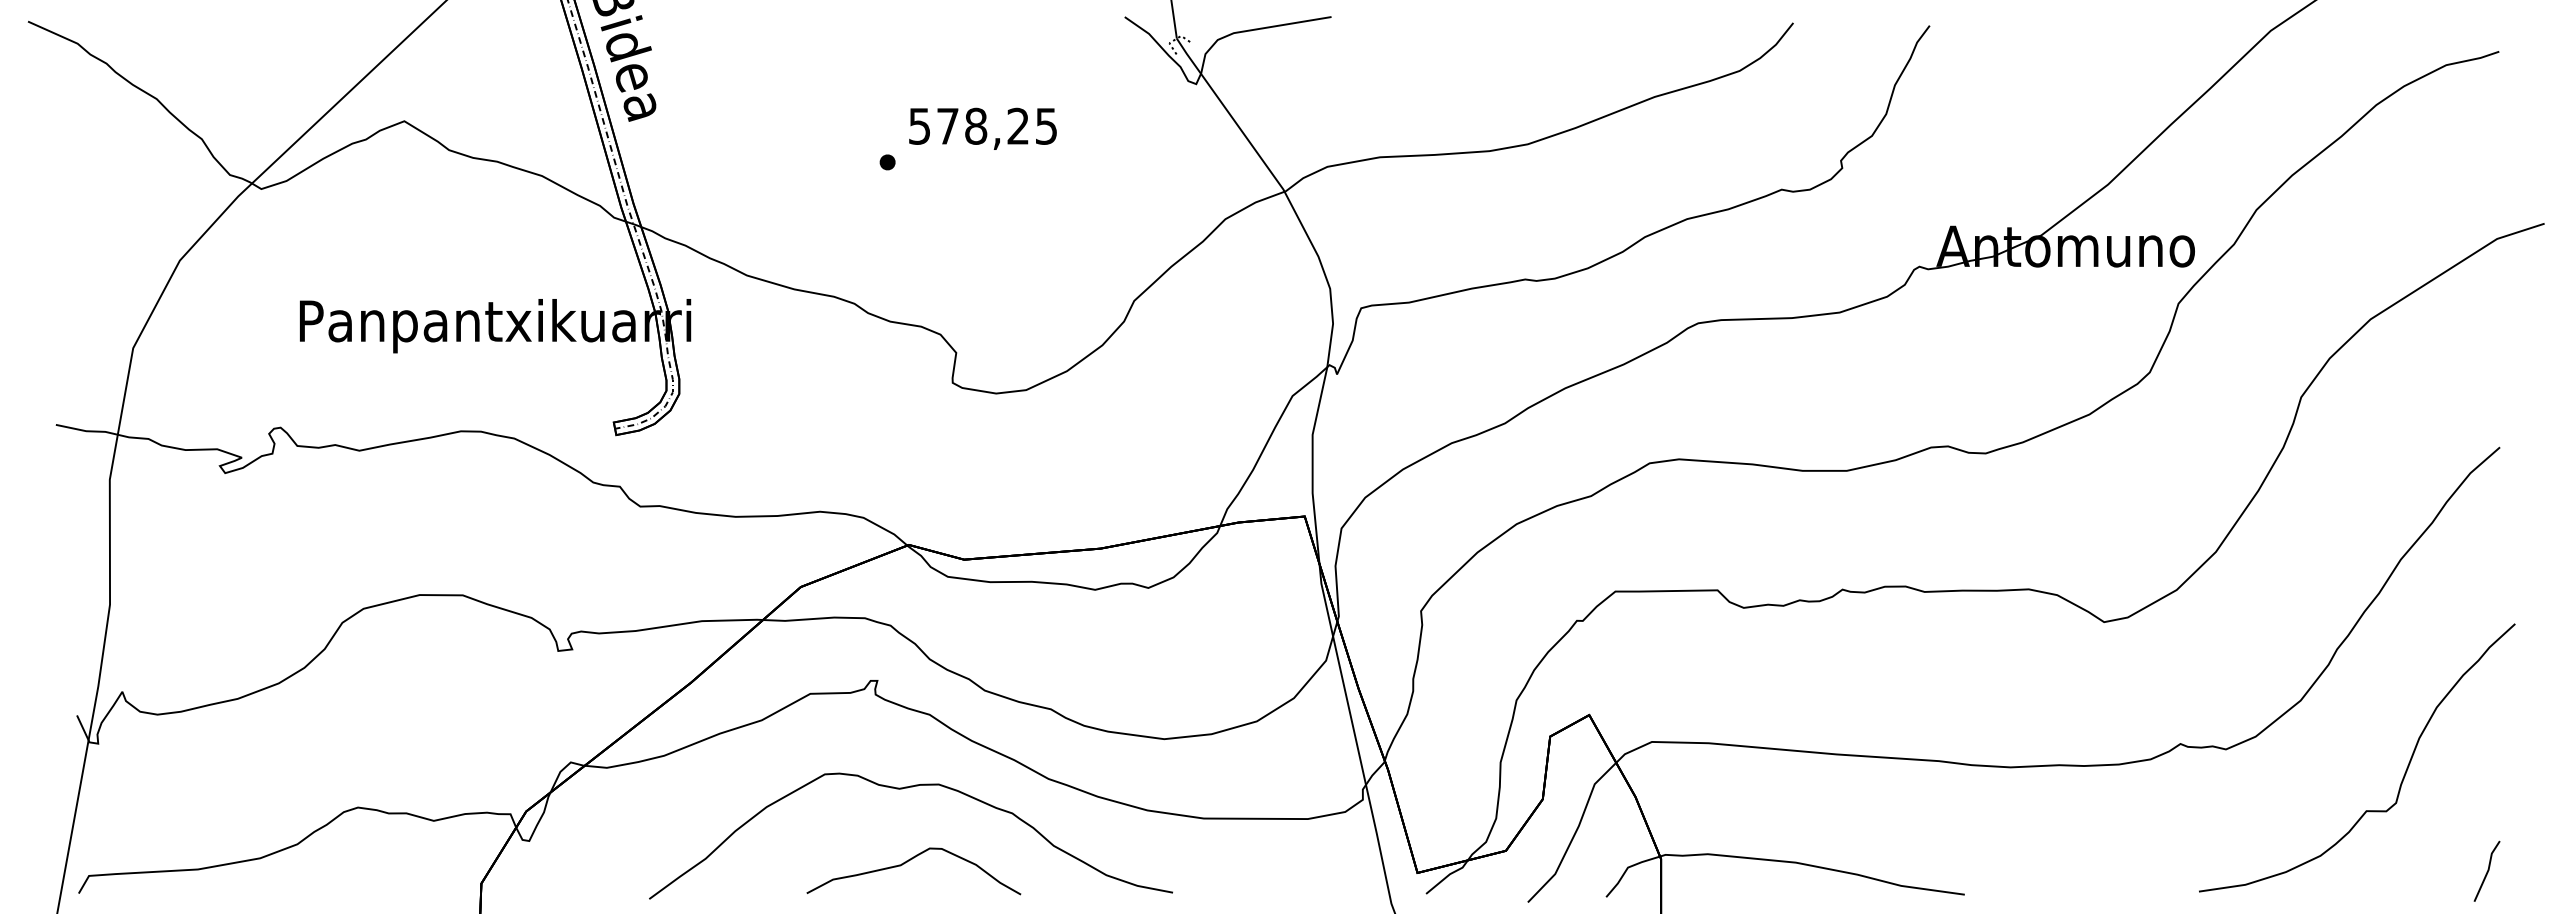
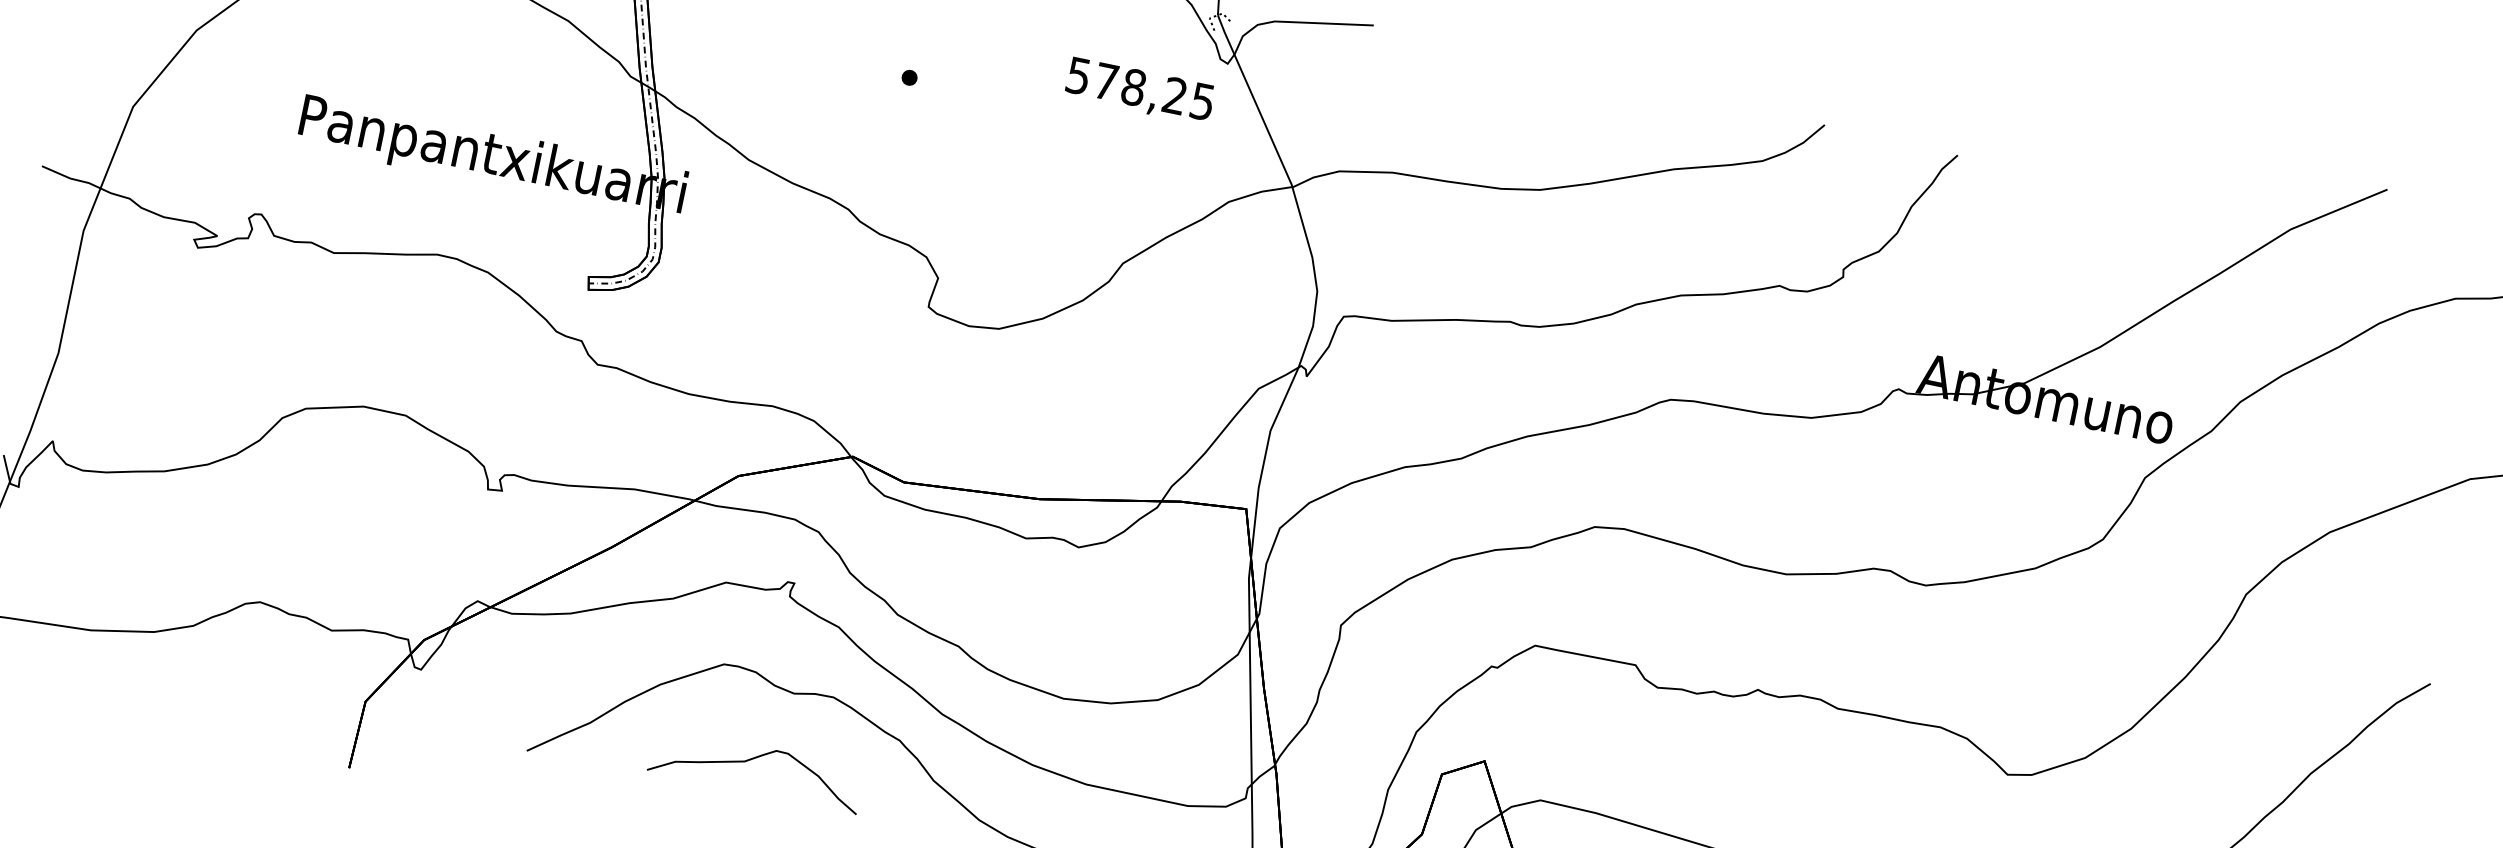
text: (982, 128) -> (1139, 90), moved
curve: (909, 861) -> (754, 759), moved

